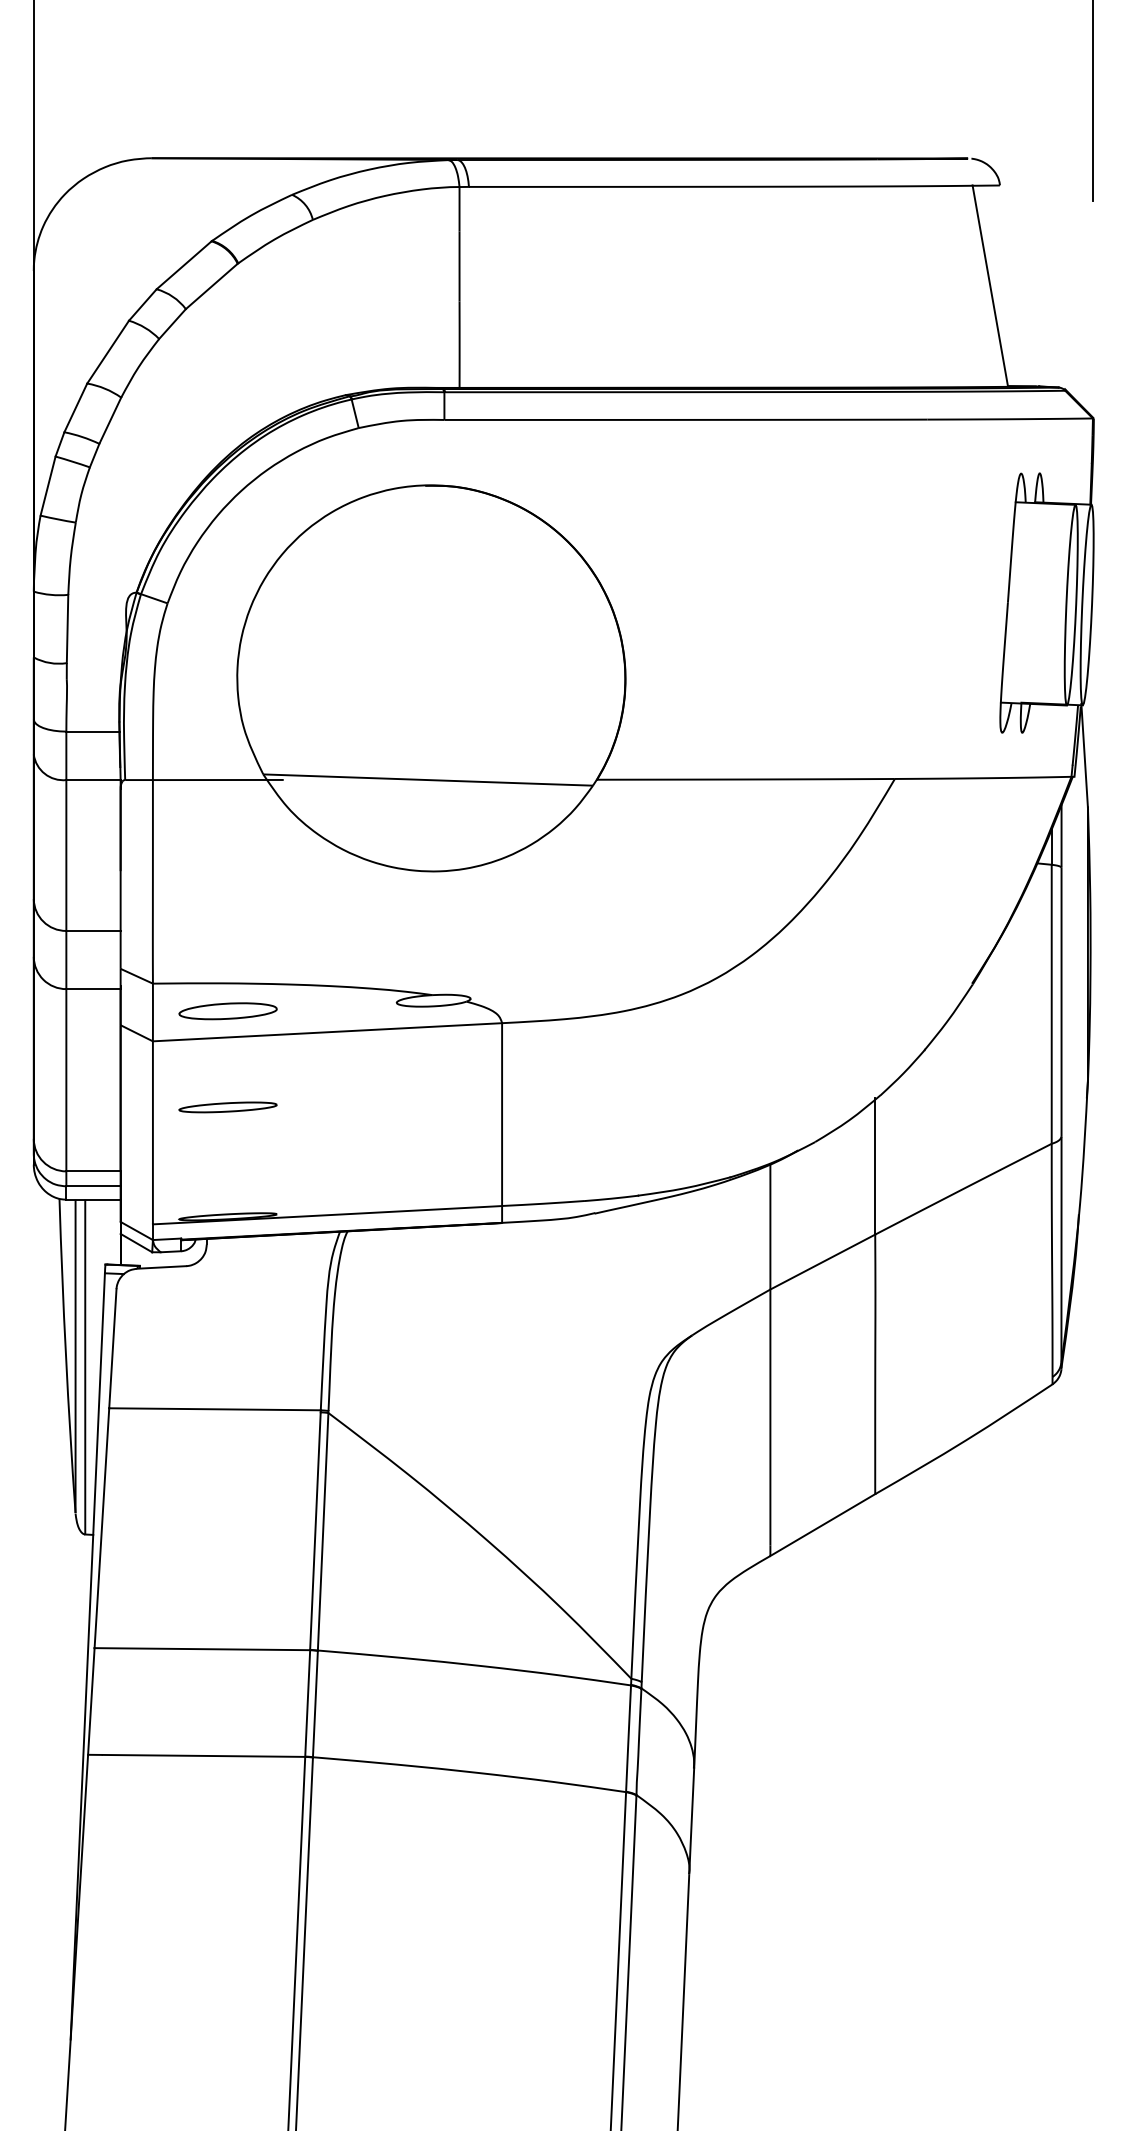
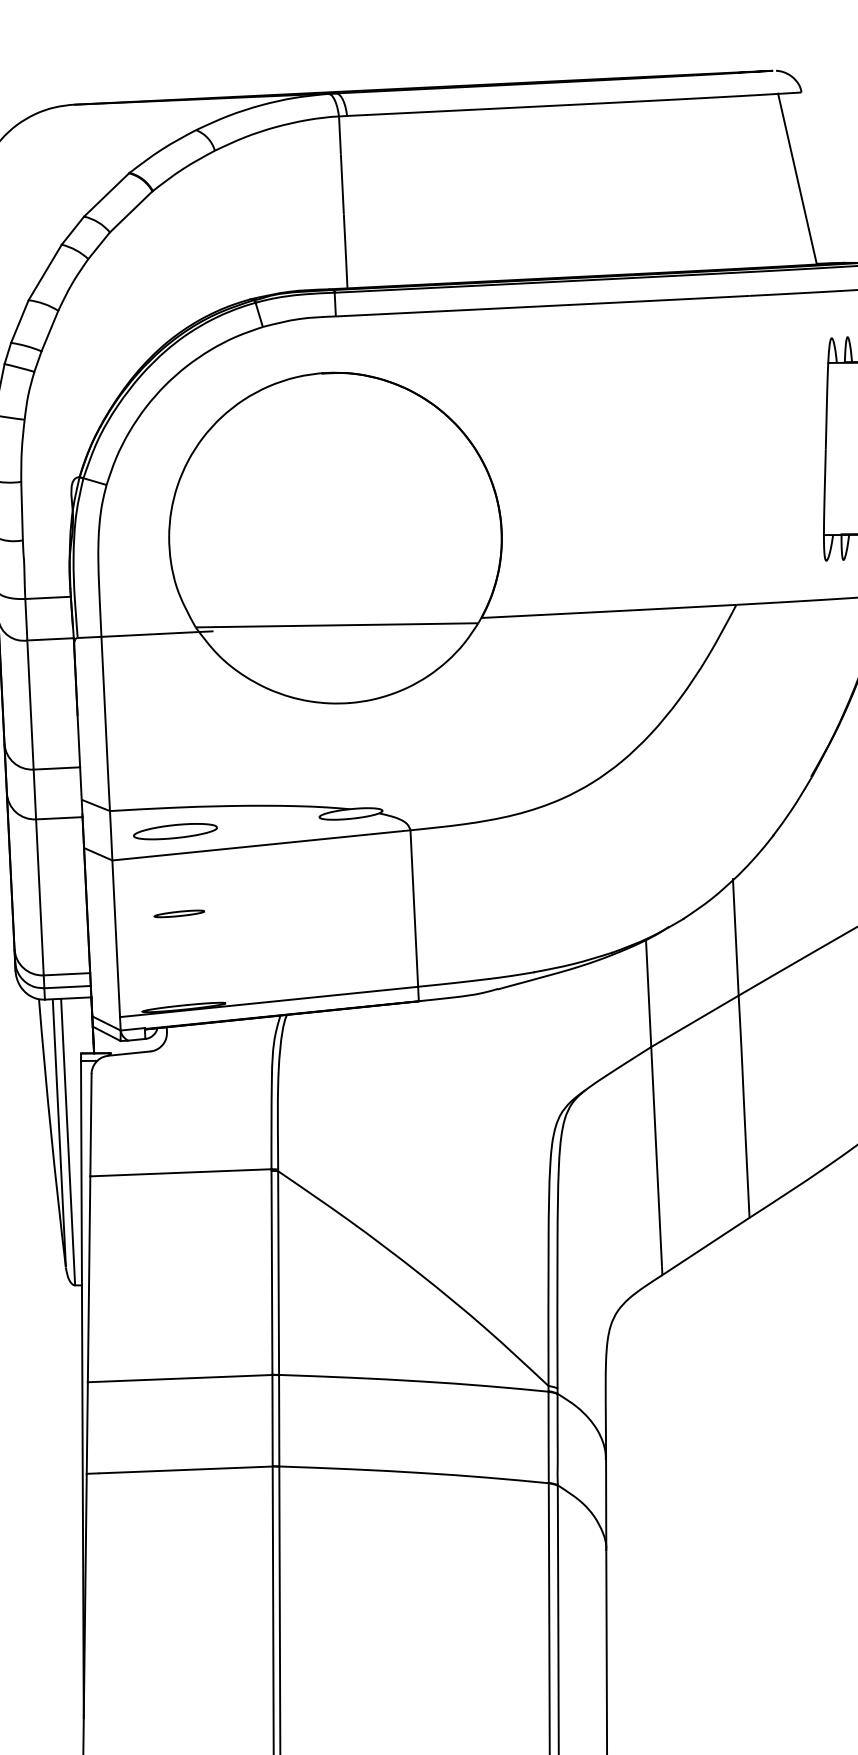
part: (227, 1107) -> (178, 913), size x0.6

